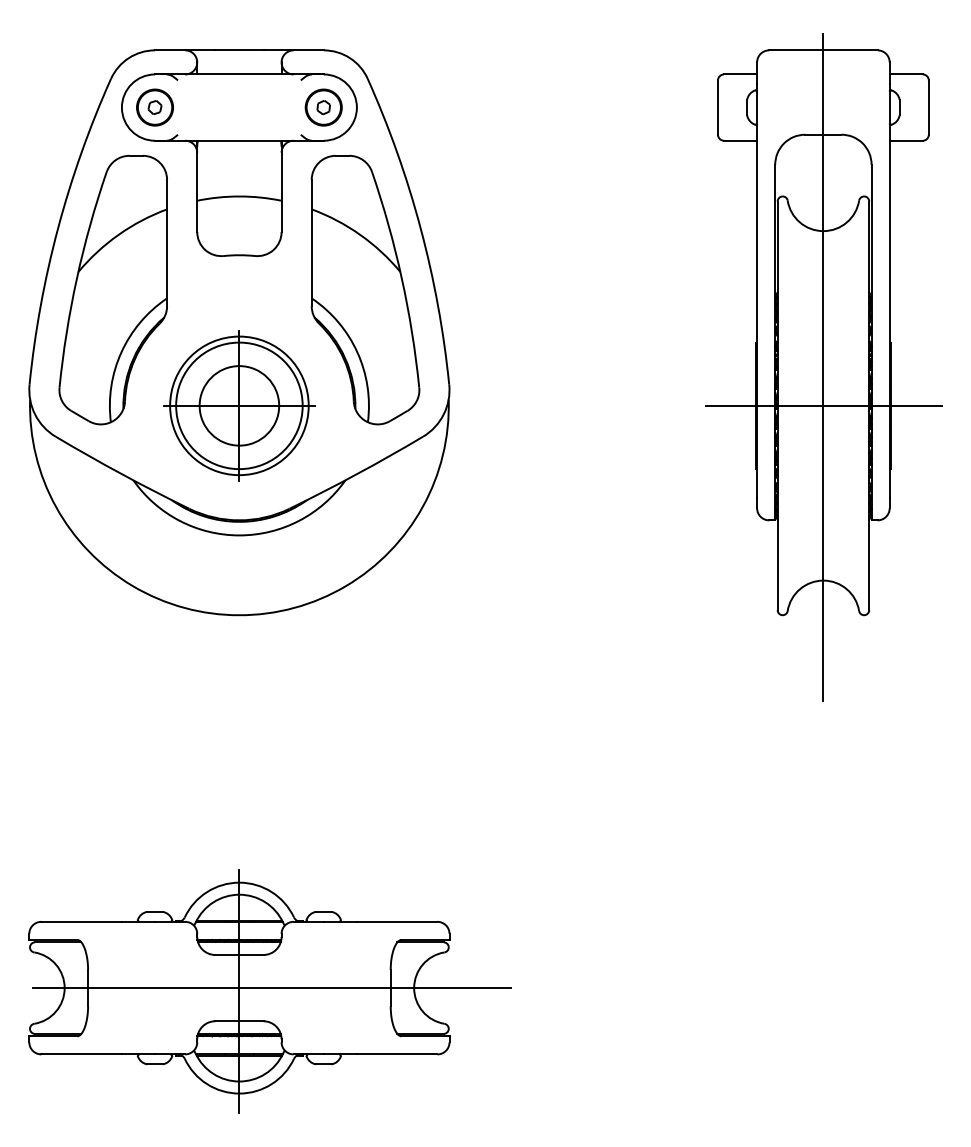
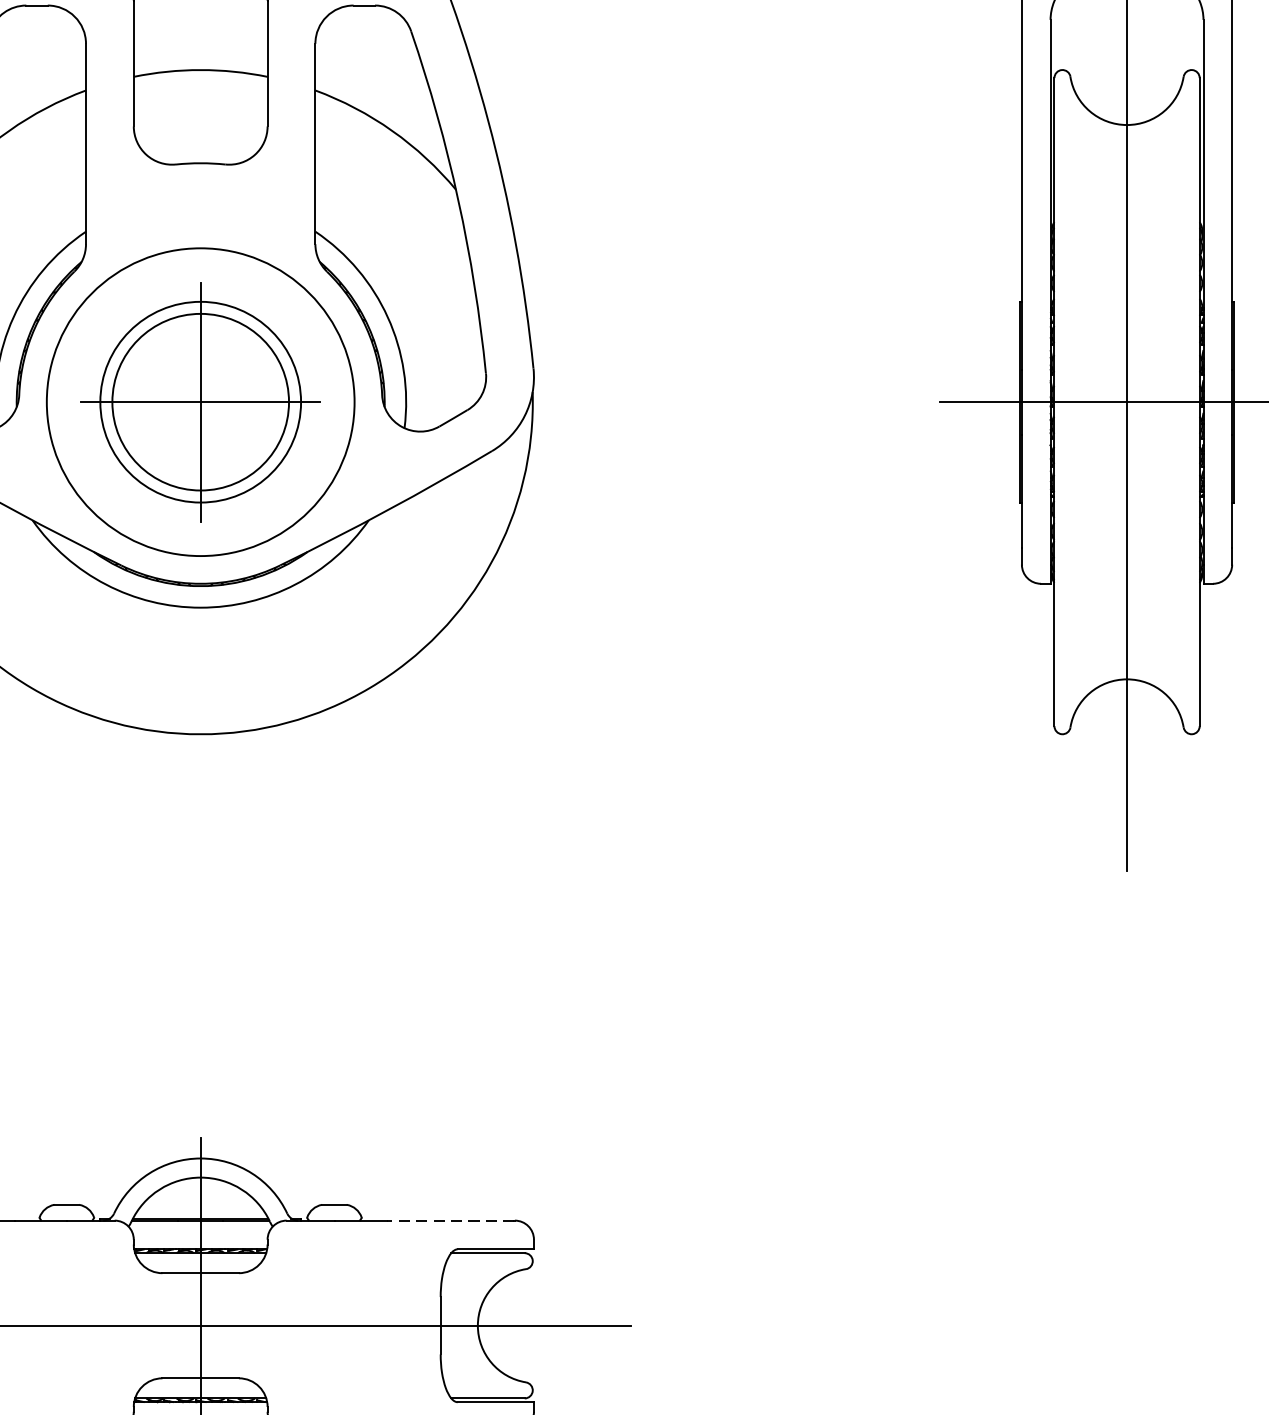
circle: (239, 405) -> (200, 401), size x1.4
circle: (239, 405) -> (200, 401), size x1.4
line: (396, 921) -> (449, 1220), solid -> dashed

